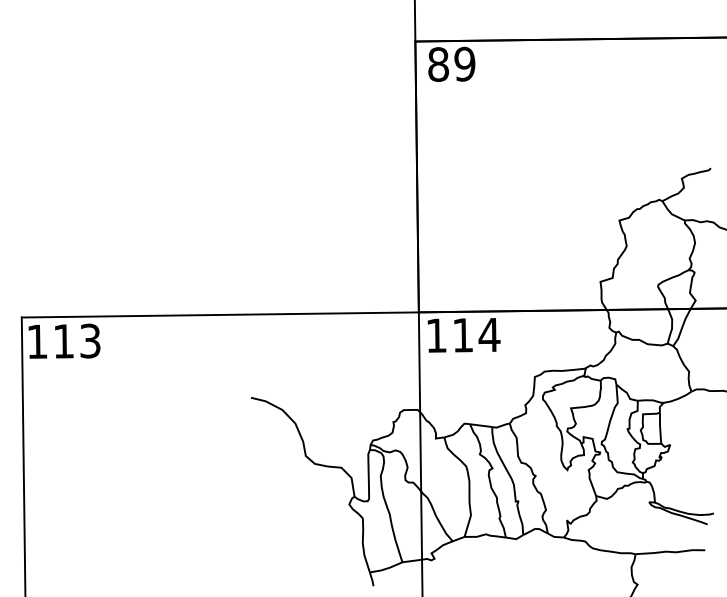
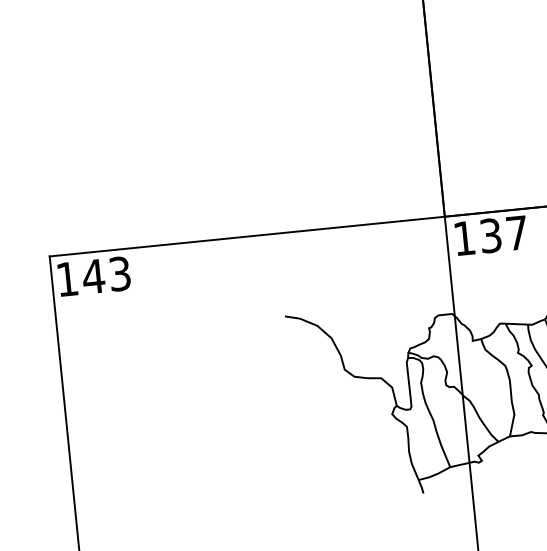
text: (476, 335) -> (504, 234), 114 -> 137
text: (63, 341) -> (93, 276), 113 -> 143

